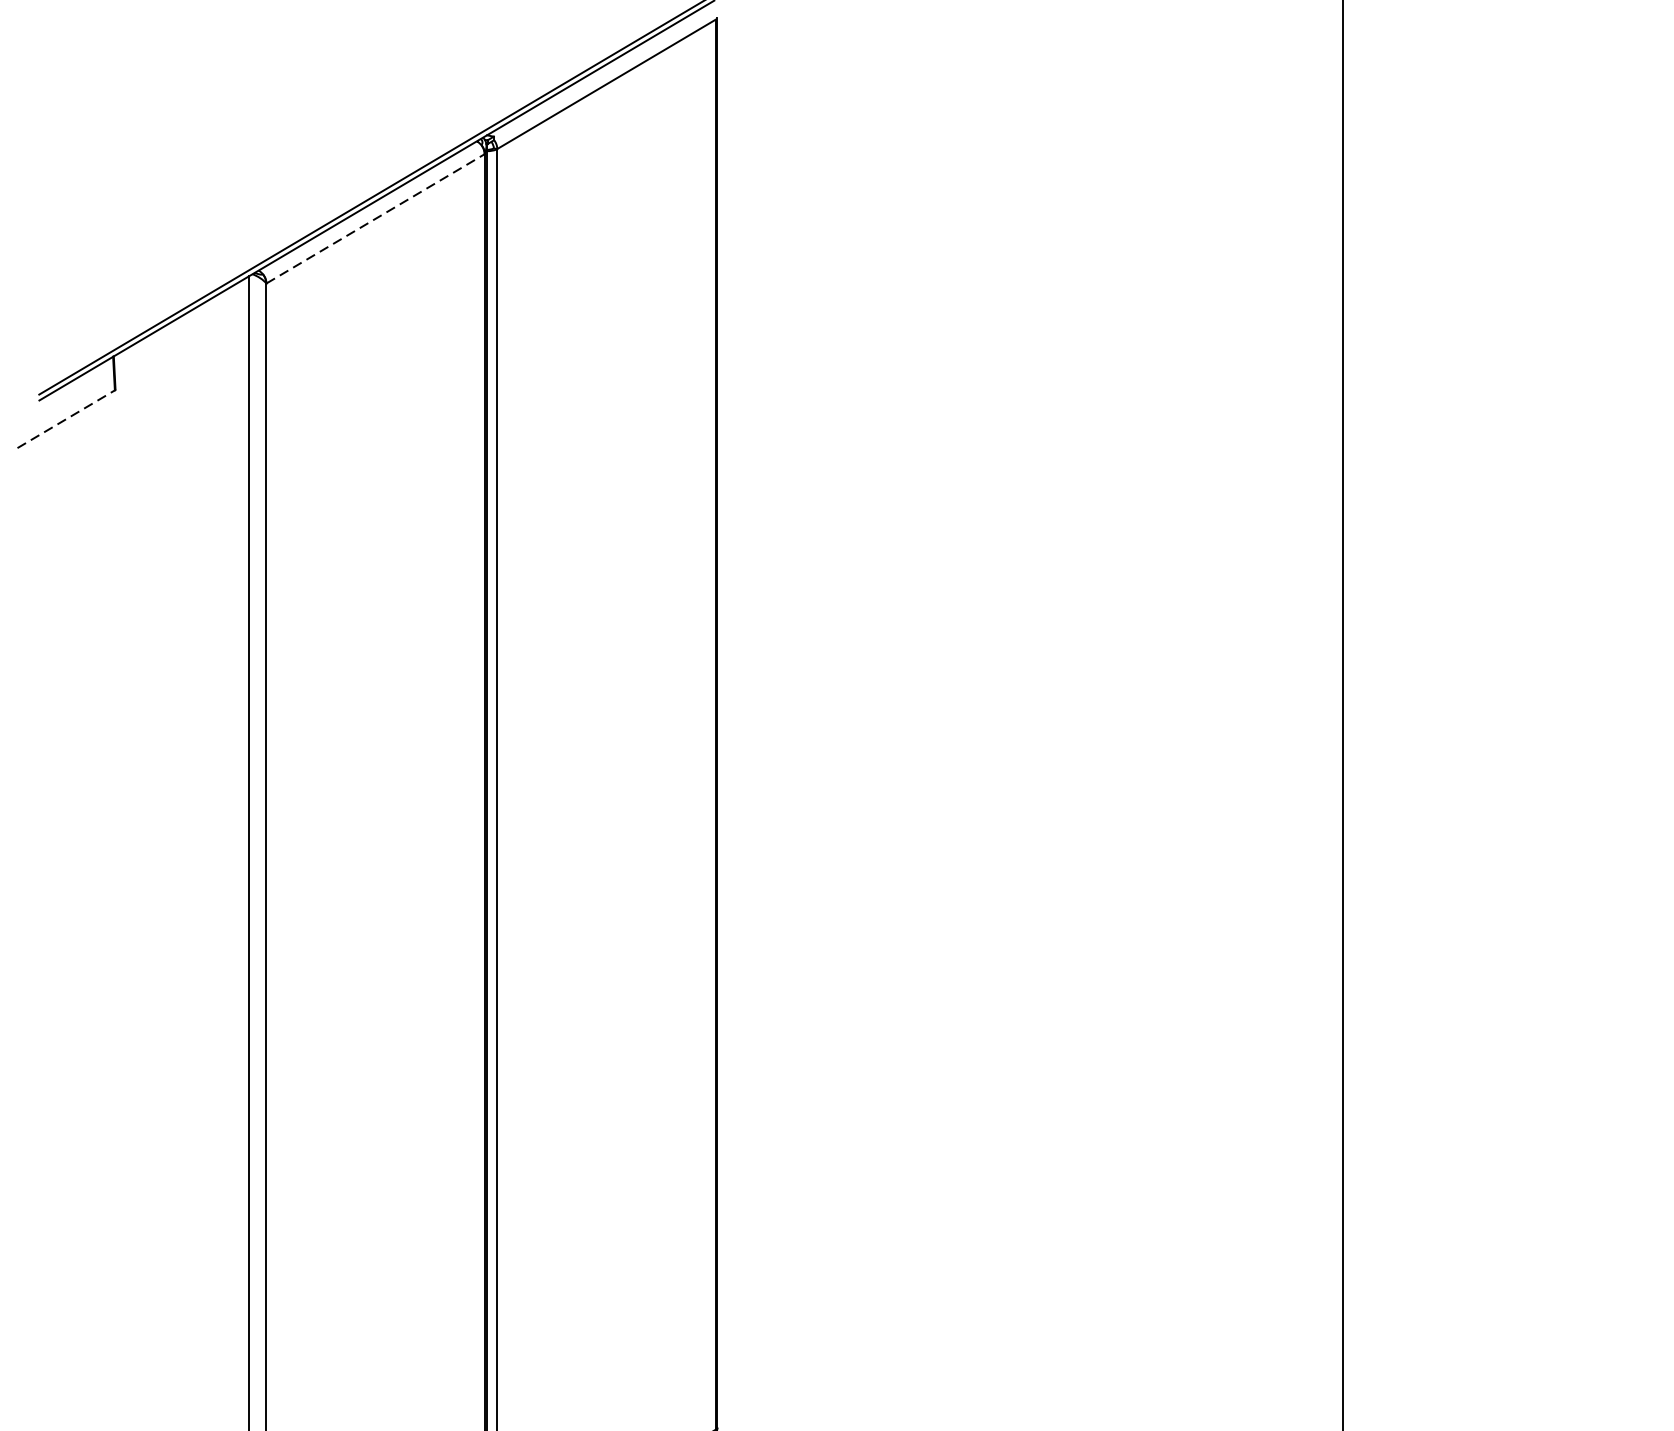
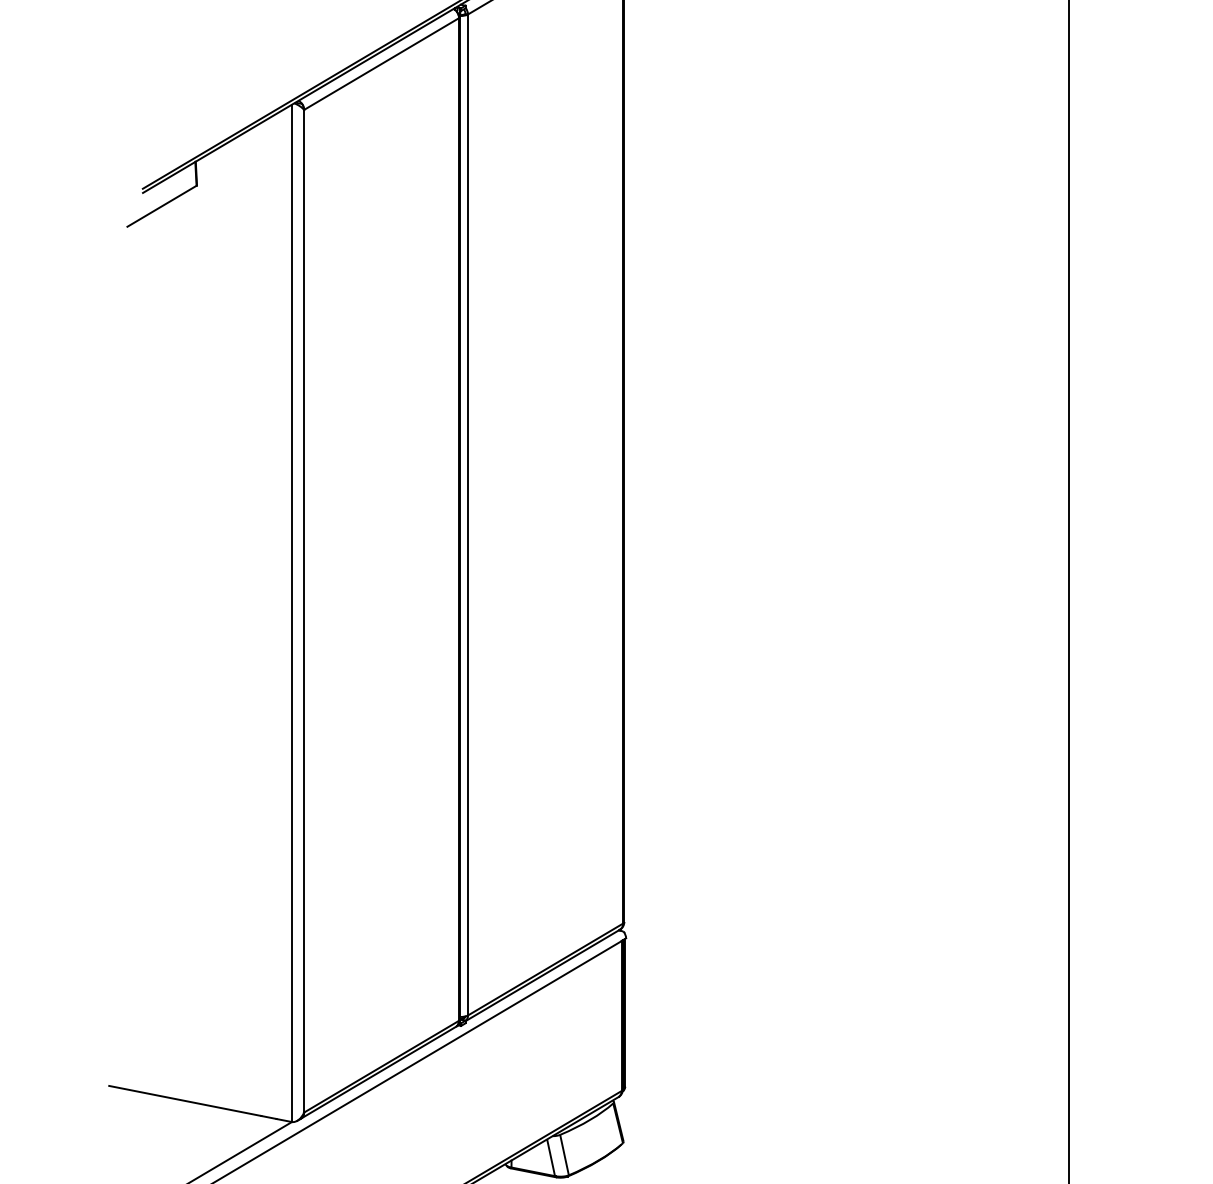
line: (376, 218) -> (382, 63), dashed -> solid
line: (66, 419) -> (162, 206), dashed -> solid

